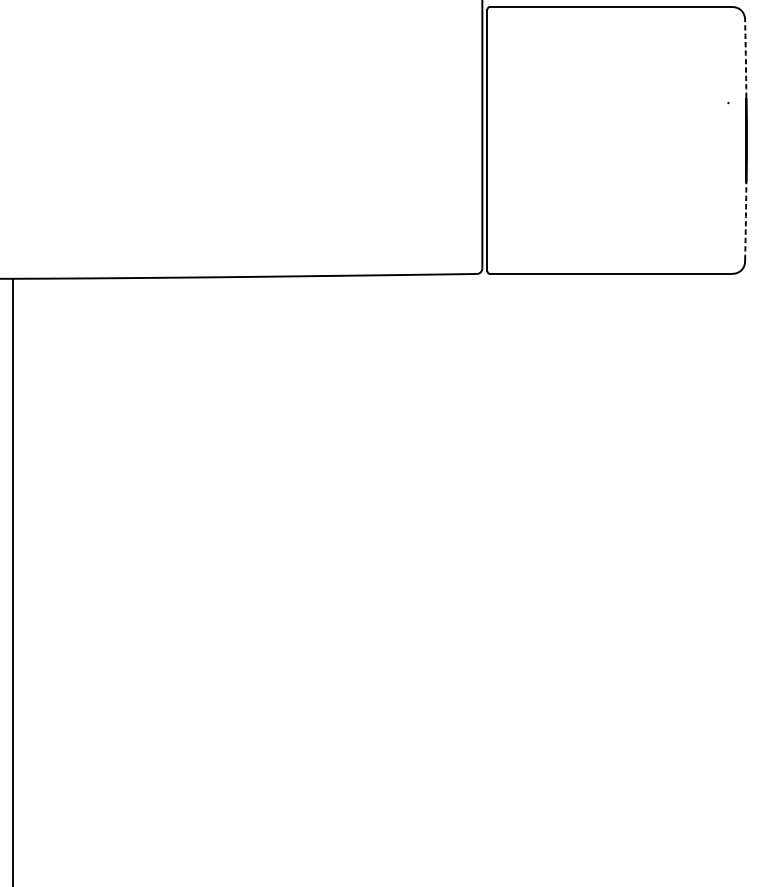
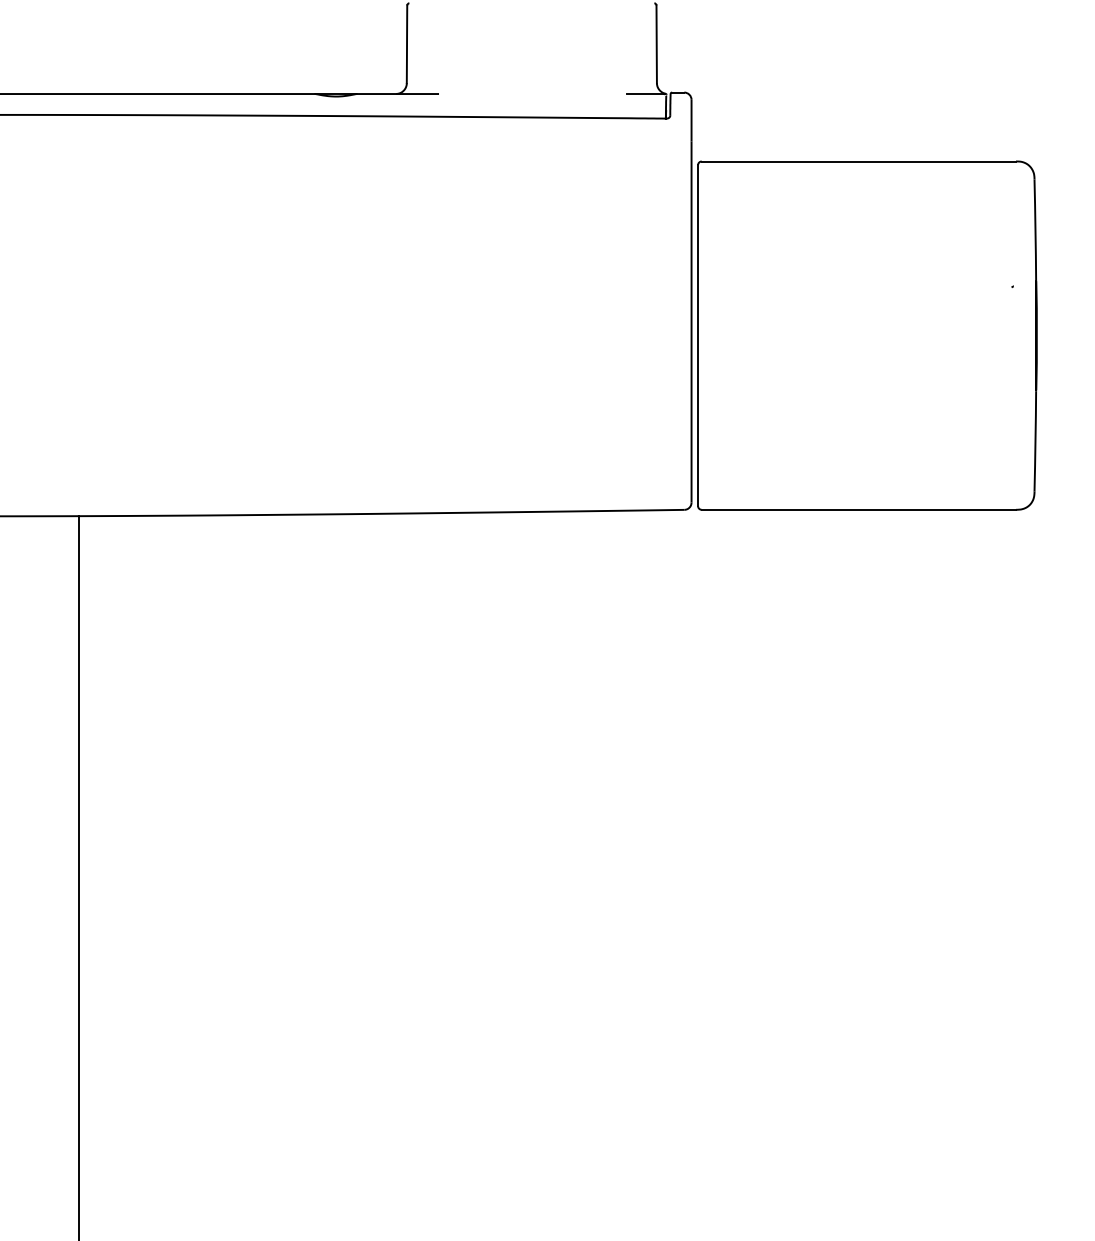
arc: (745, 59) -> (1035, 229), dashed -> solid
arc: (745, 221) -> (1035, 441), dashed -> solid

